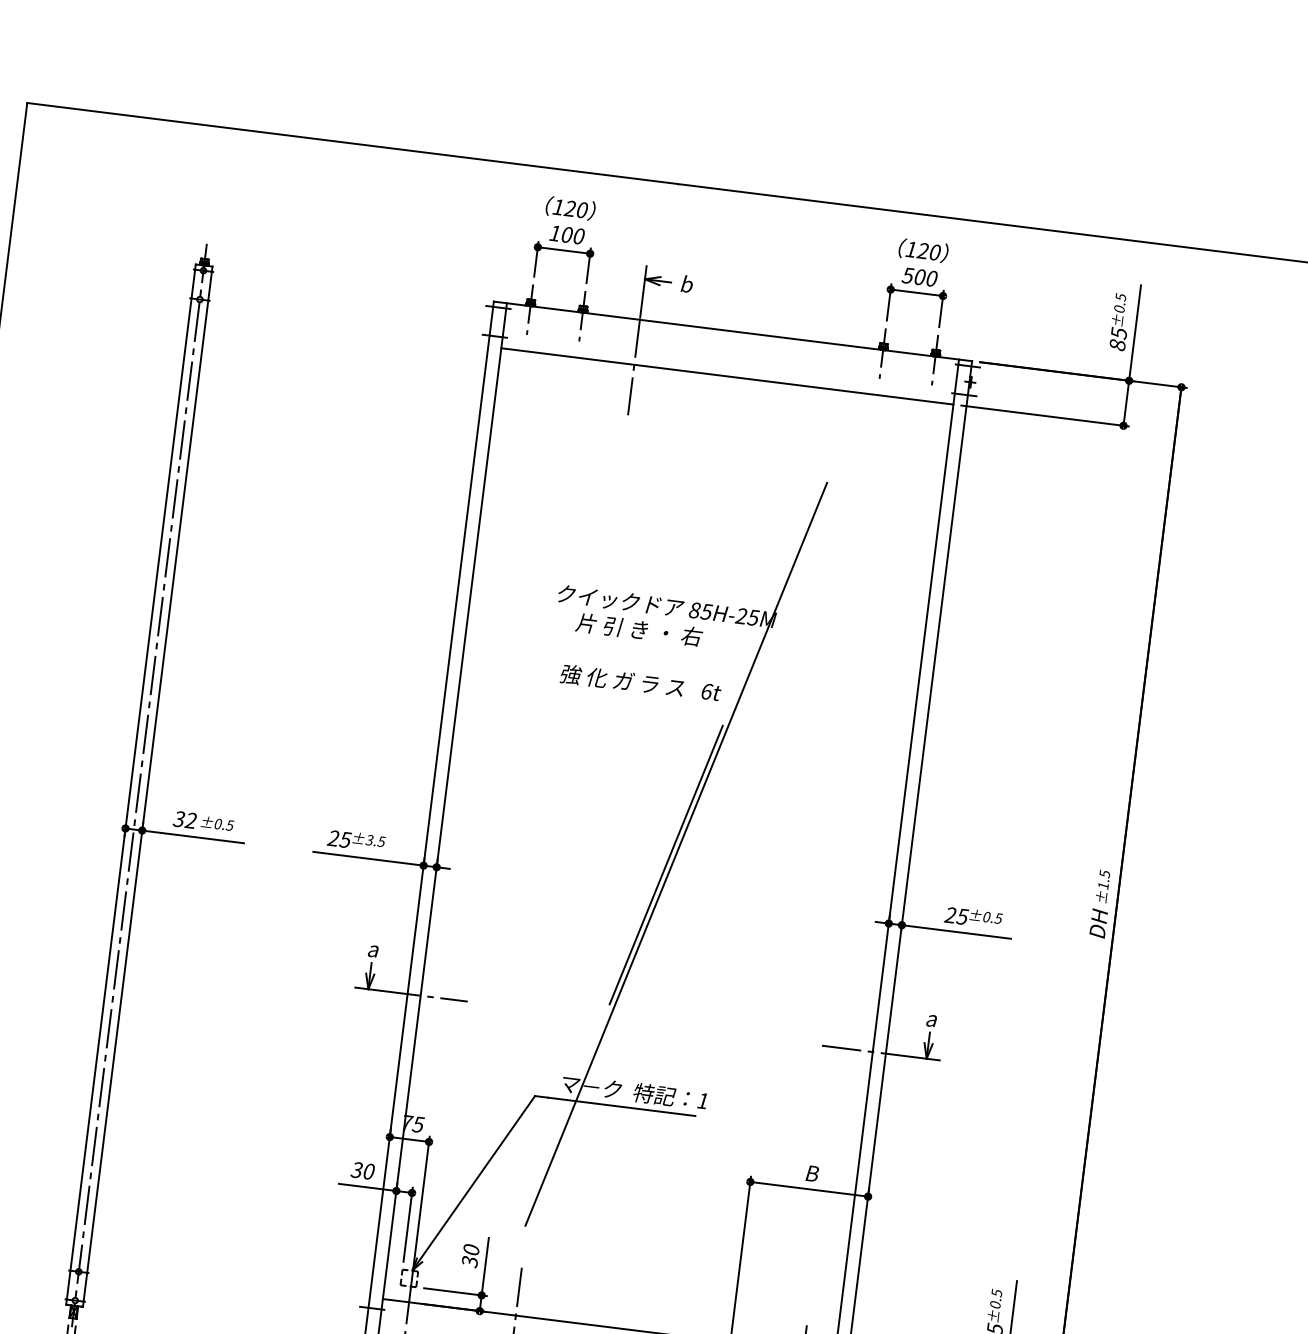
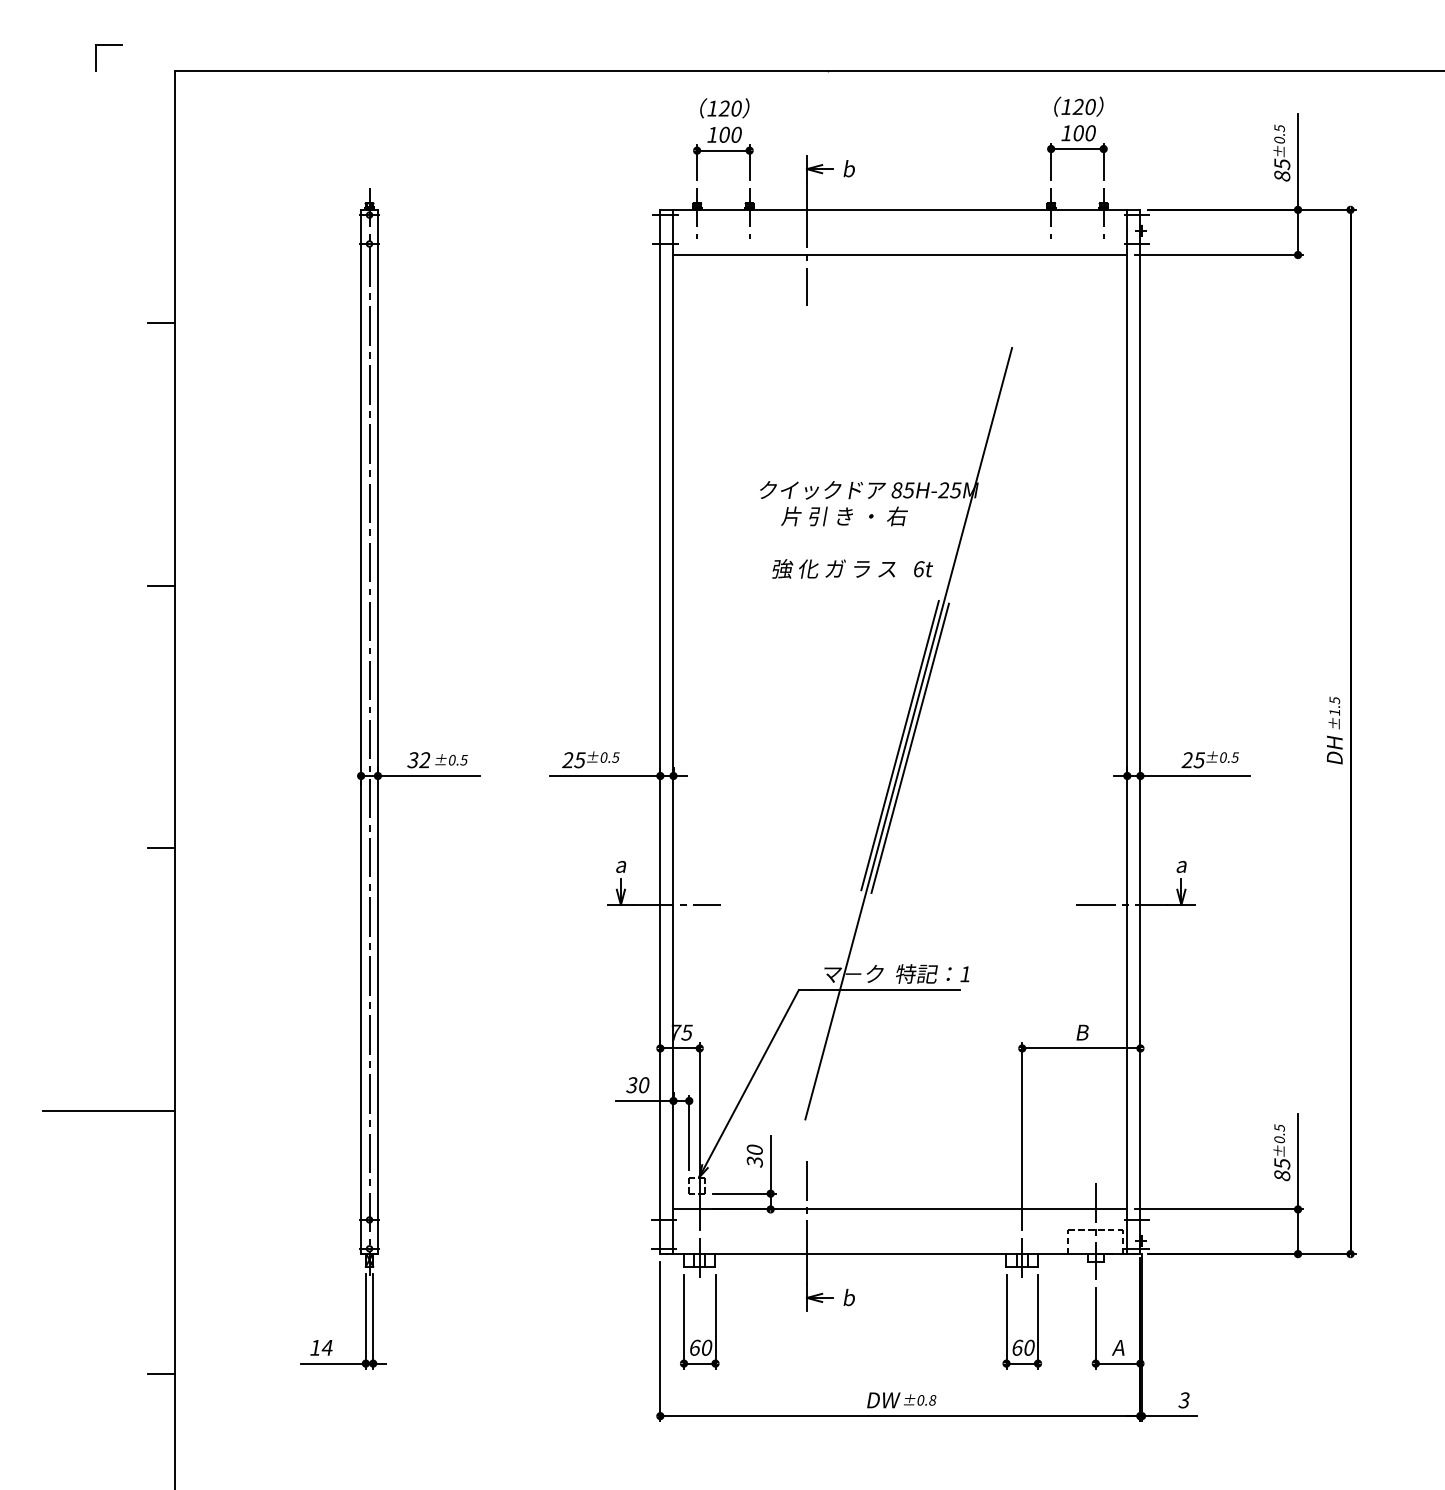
text: (907, 275) -> (1066, 133), 500 -> 100
text: (369, 840) -> (603, 757), ±3.5 -> ±0.5
line: (675, 868) -> (909, 747), added

